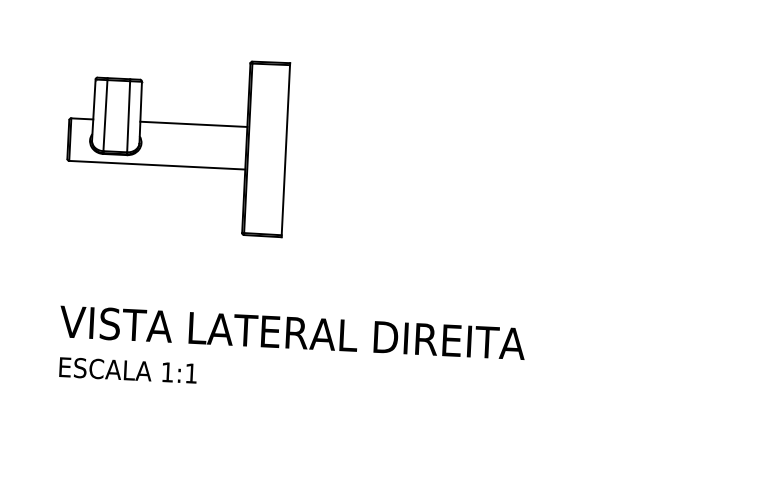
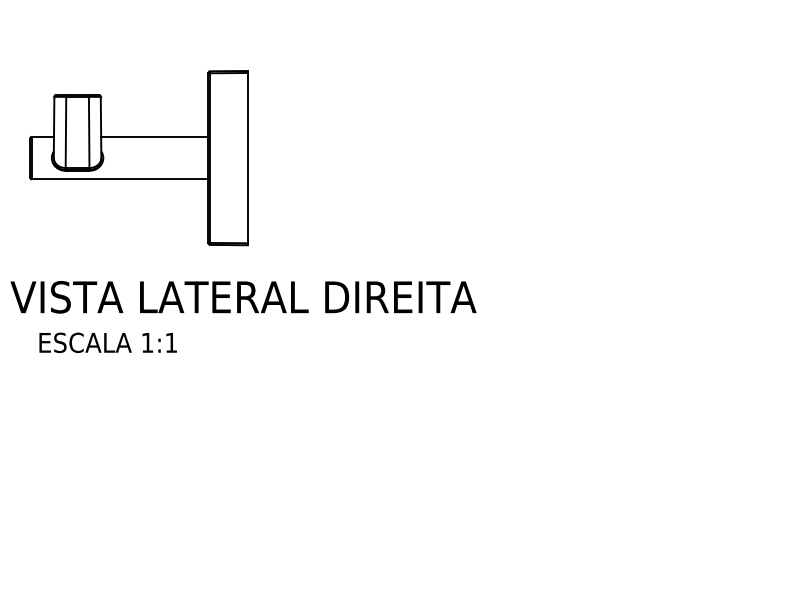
part: (176, 145) -> (138, 158), moved
text: (127, 370) -> (107, 342), moved

